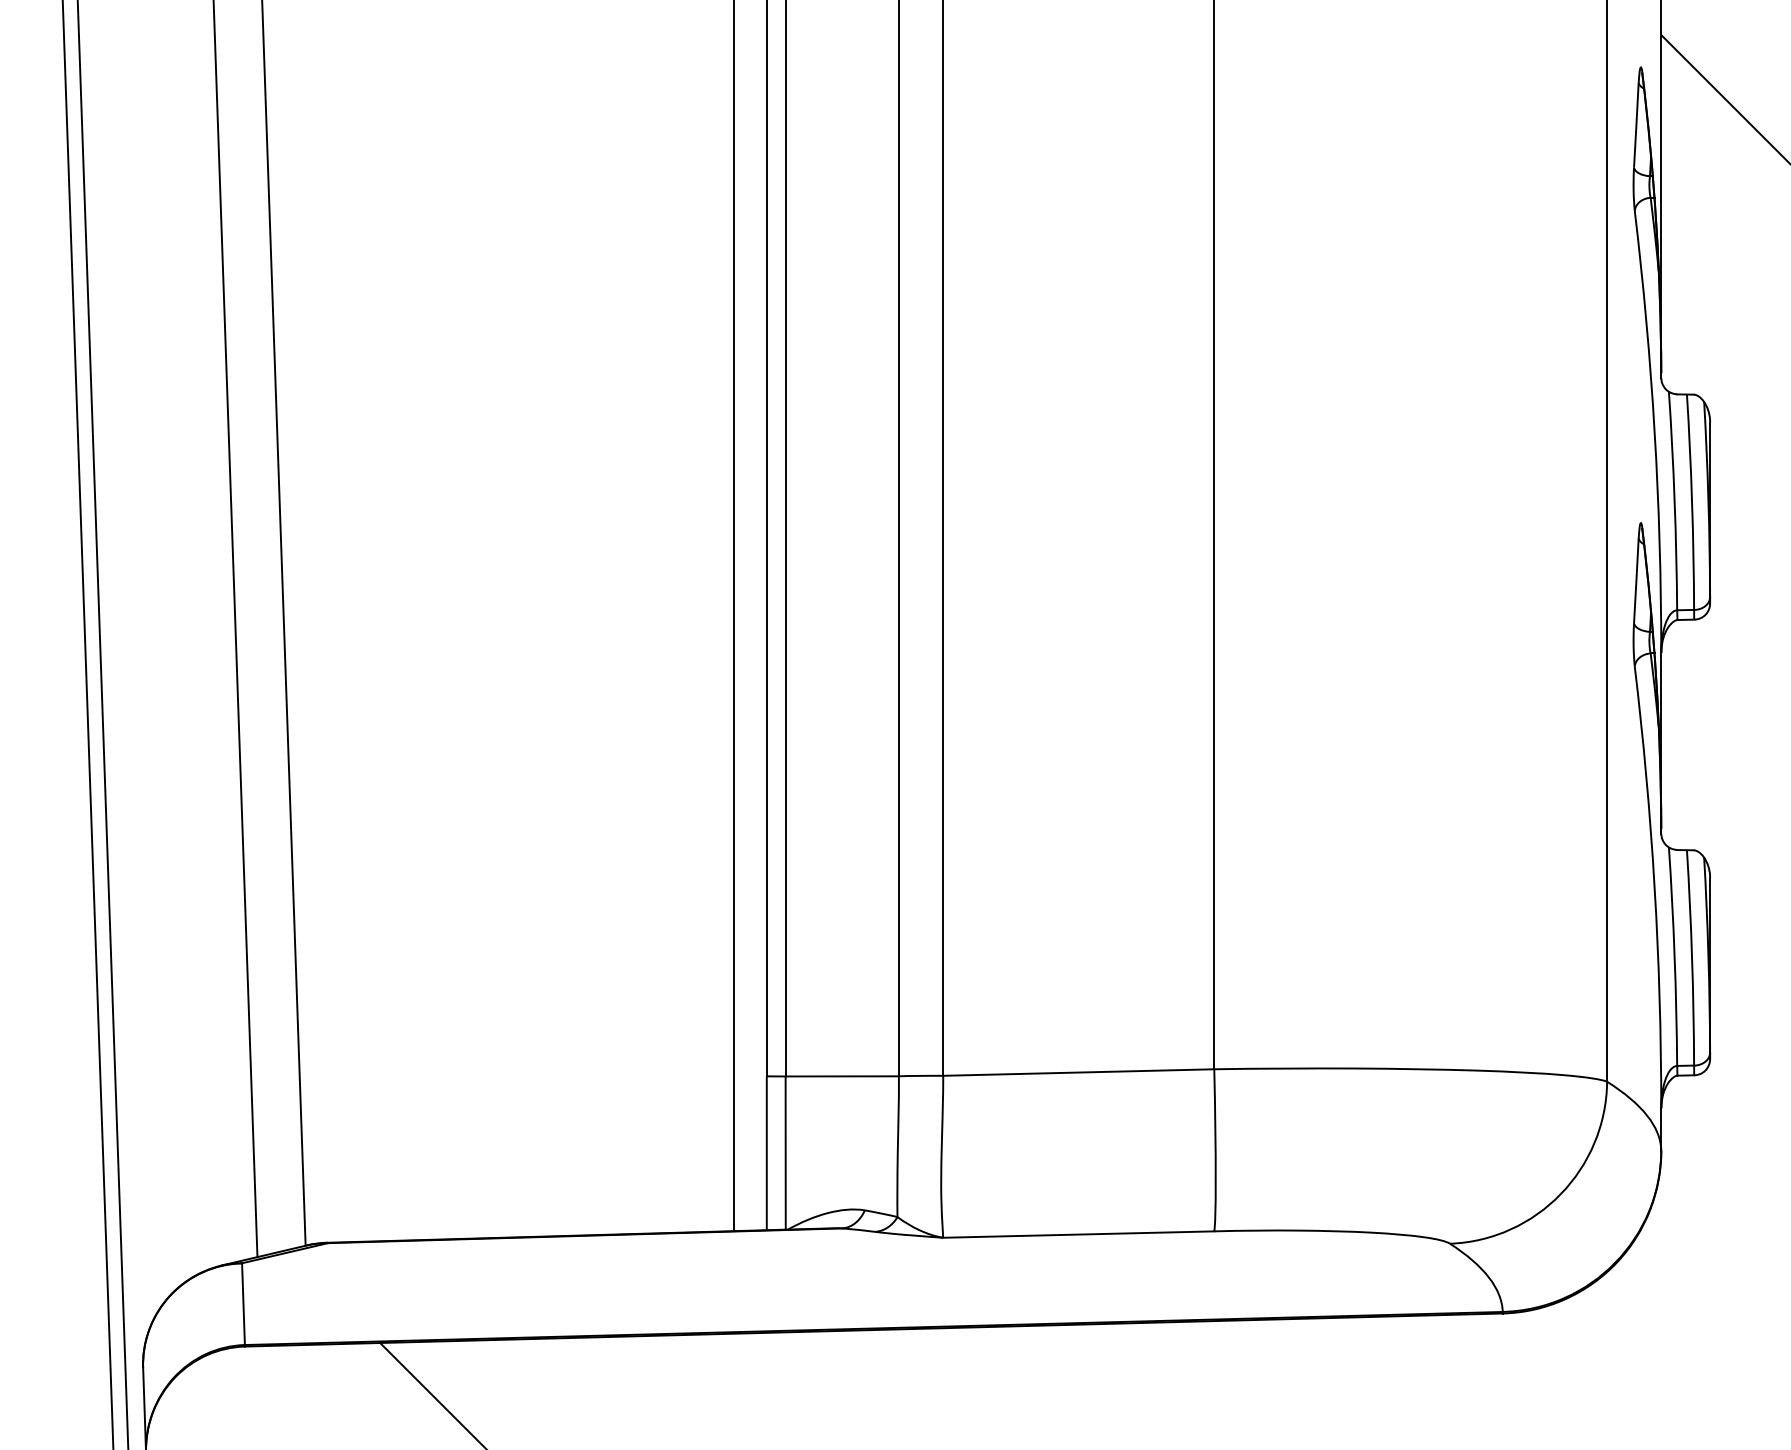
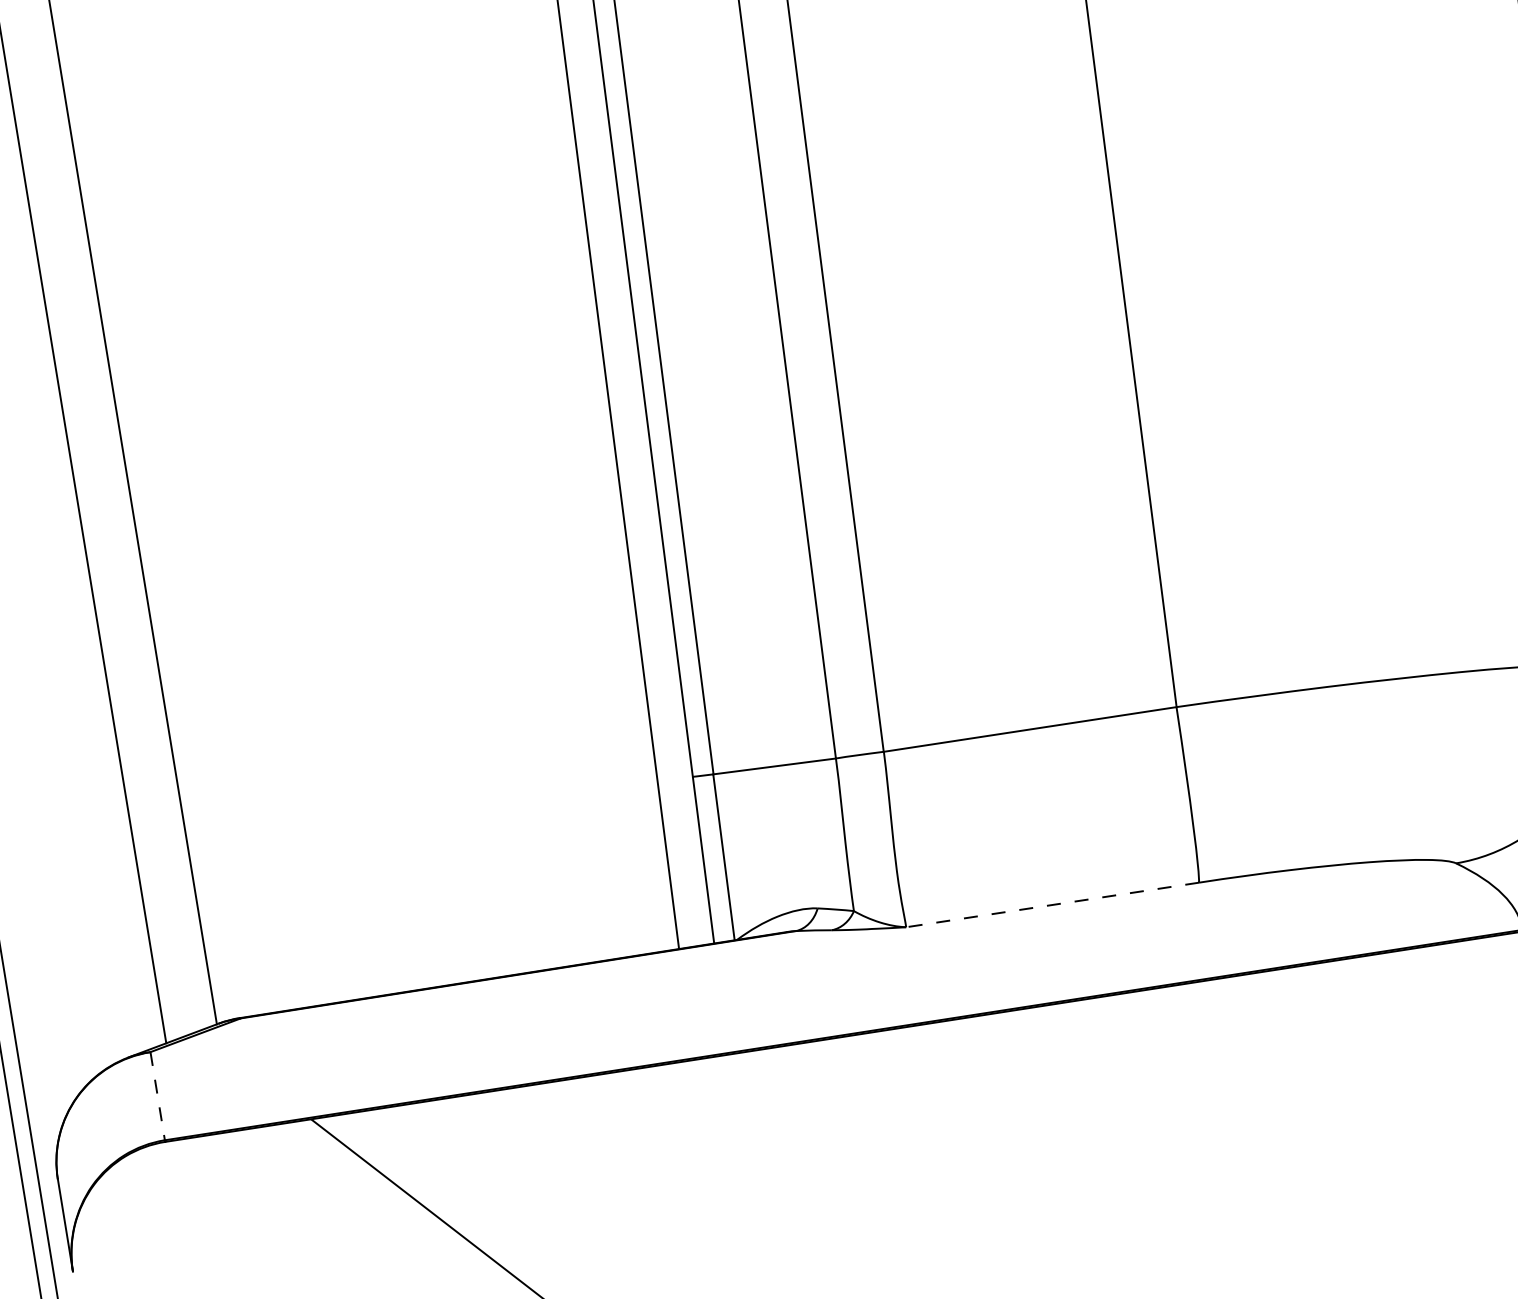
line: (1078, 1234) -> (1052, 904), solid -> dashed
line: (243, 1304) -> (157, 1096), solid -> dashed

